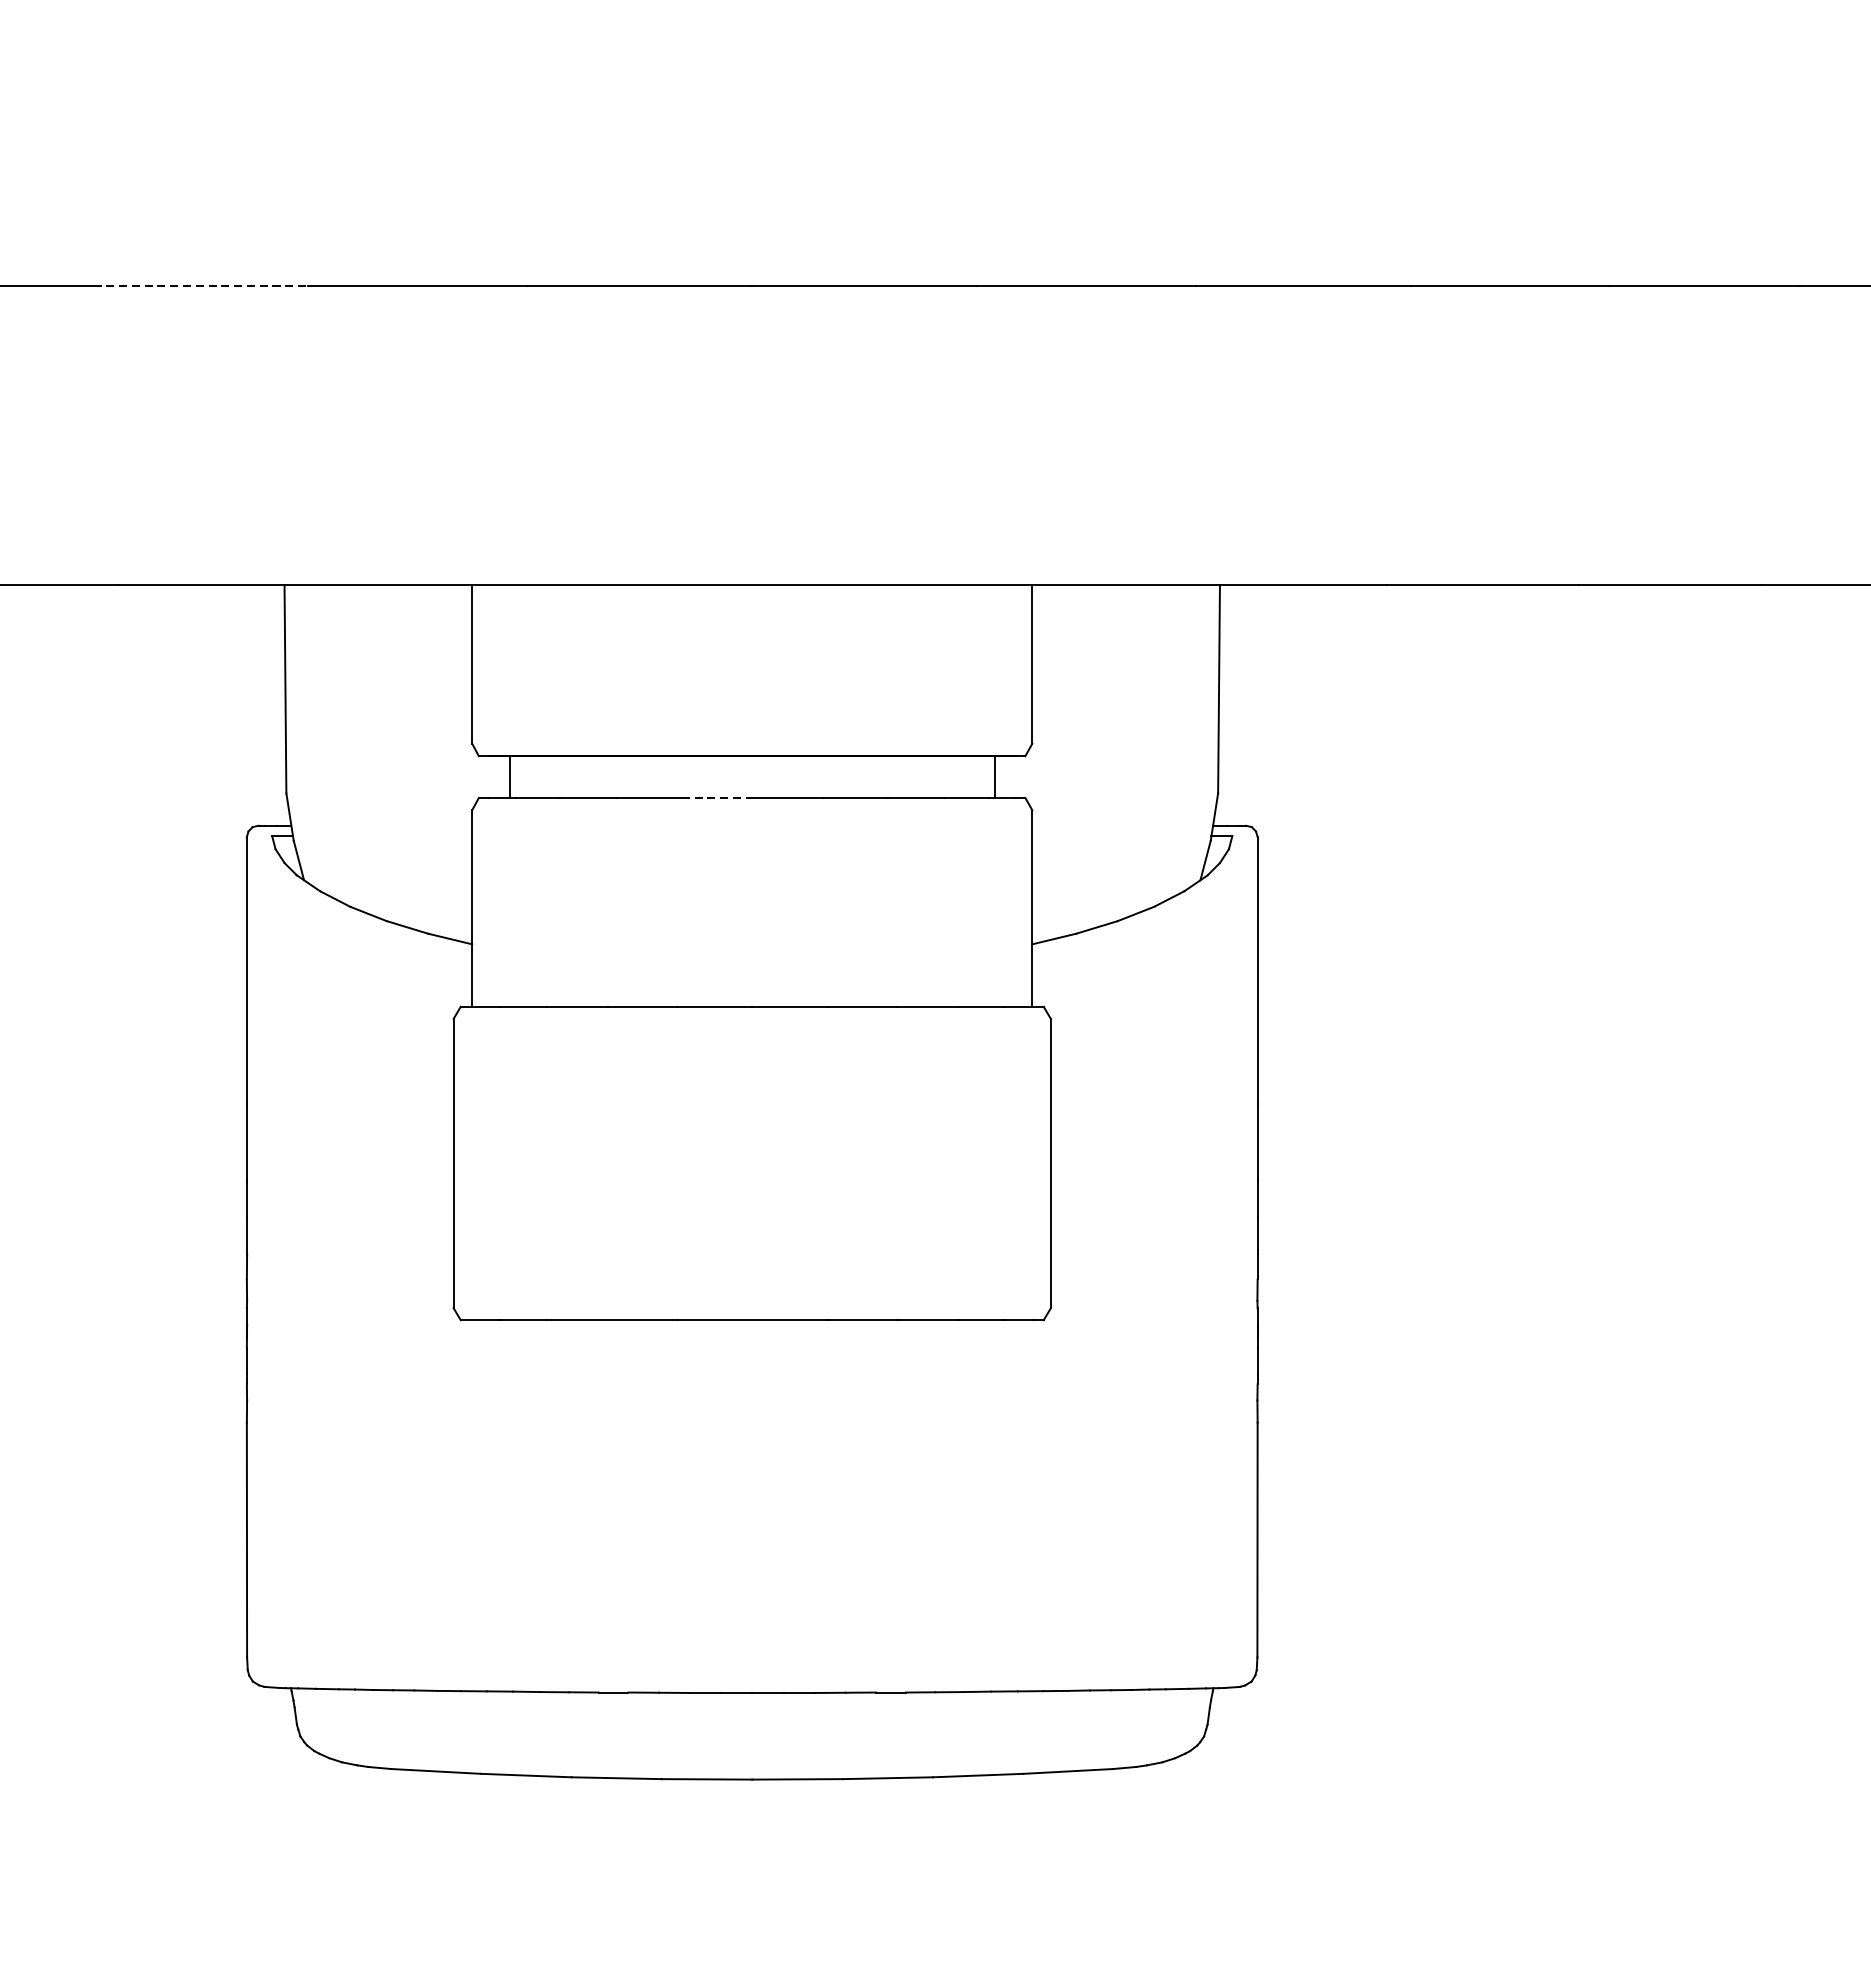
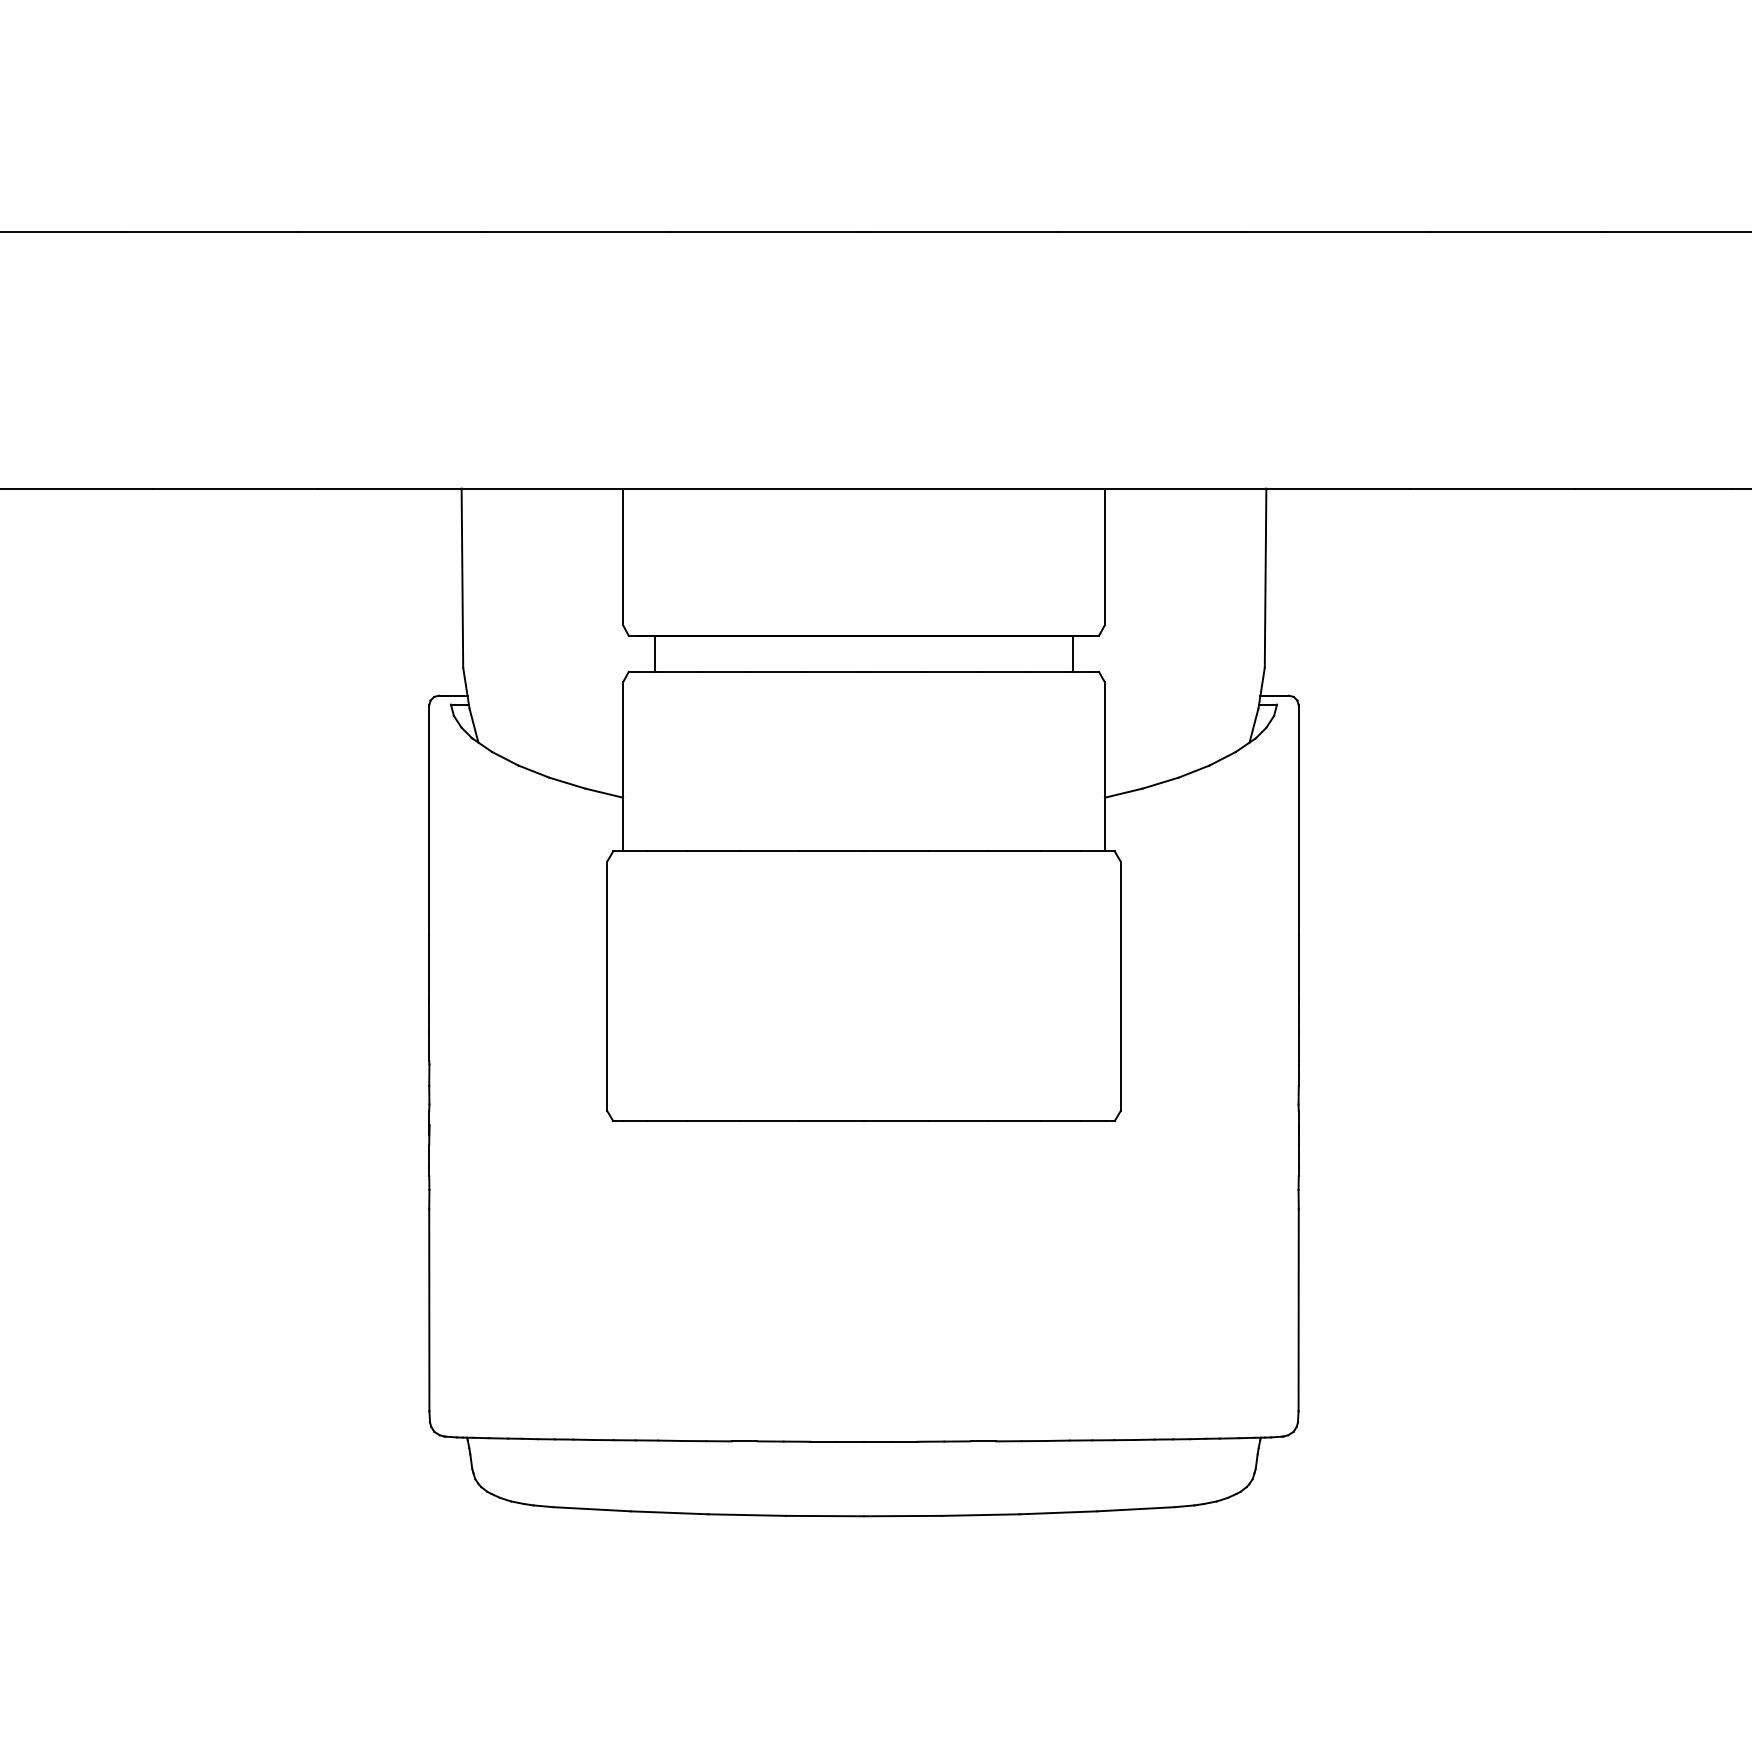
line: (201, 286) -> (390, 231), dashed -> solid
line: (717, 797) -> (834, 671), dashed -> solid

